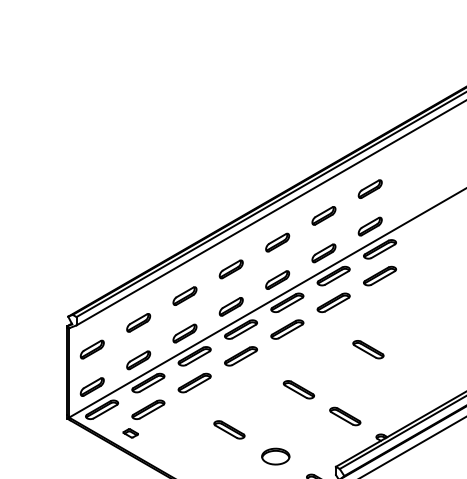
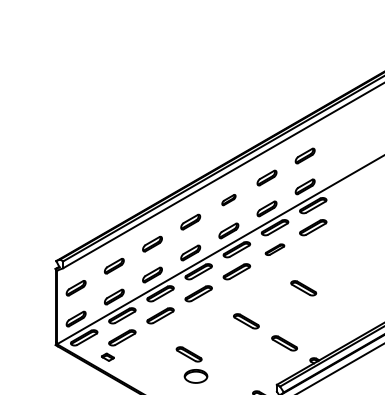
part: (277, 242) -> (228, 199), size x0.7
part: (333, 302) -> (274, 249), size x0.7
part: (275, 456) -> (195, 376), moved

